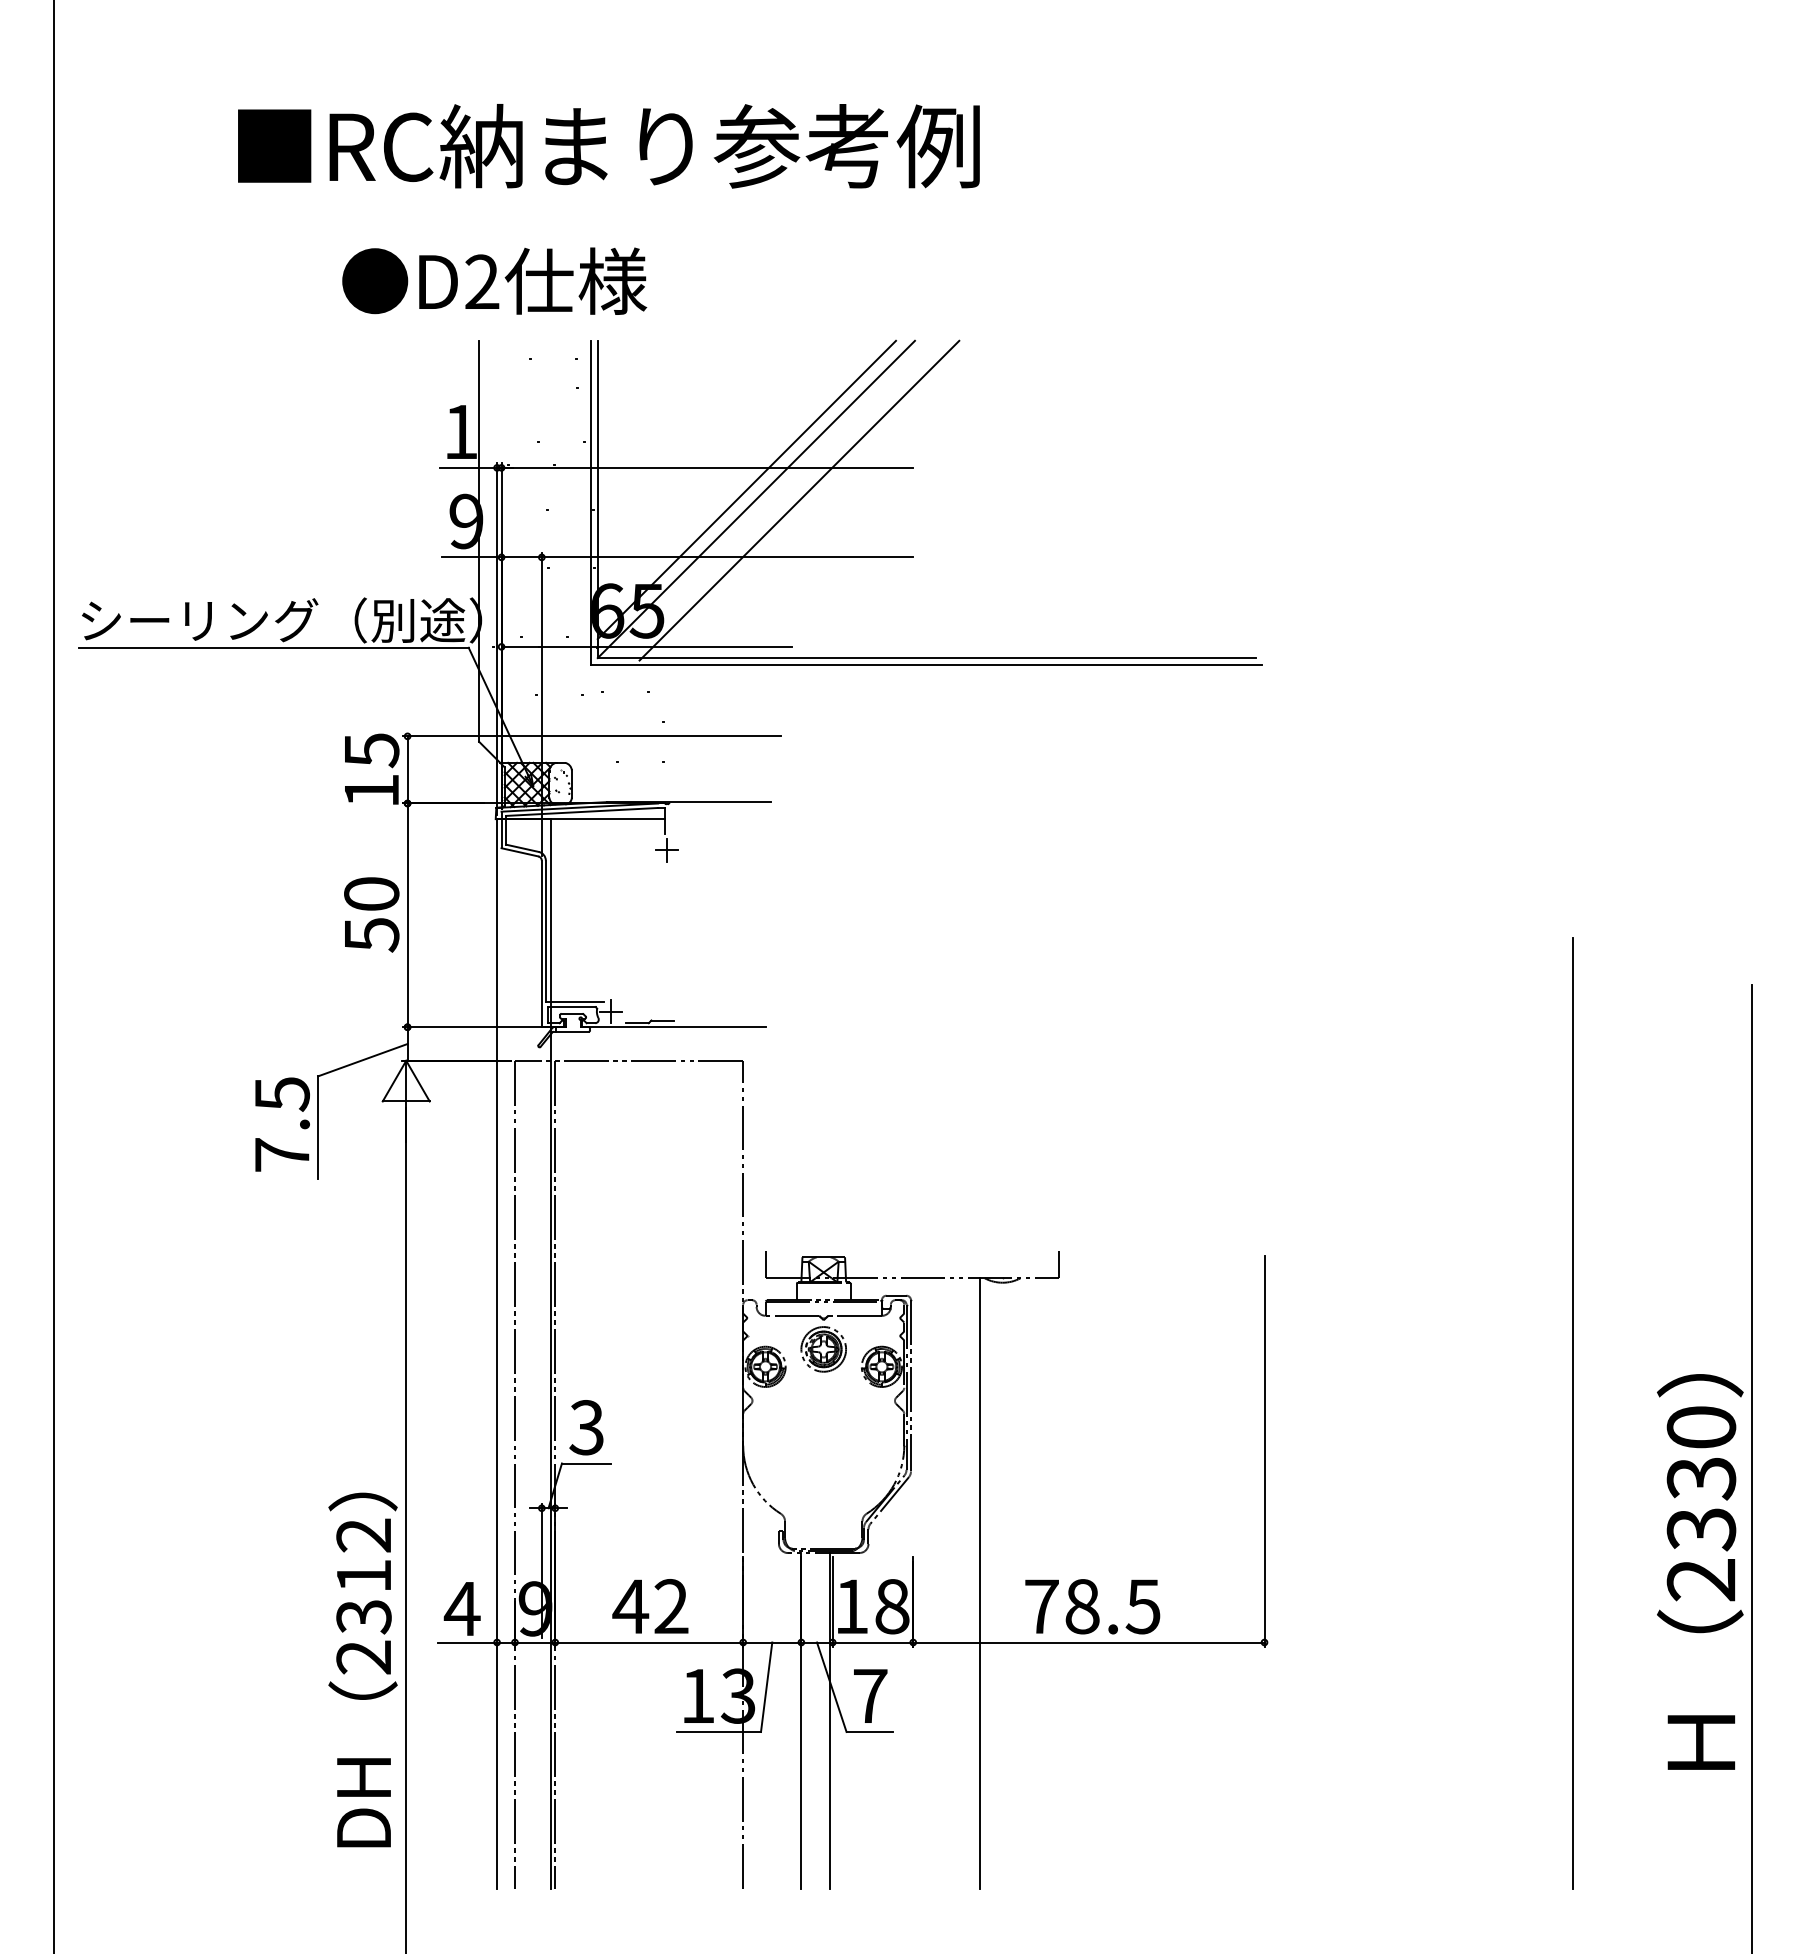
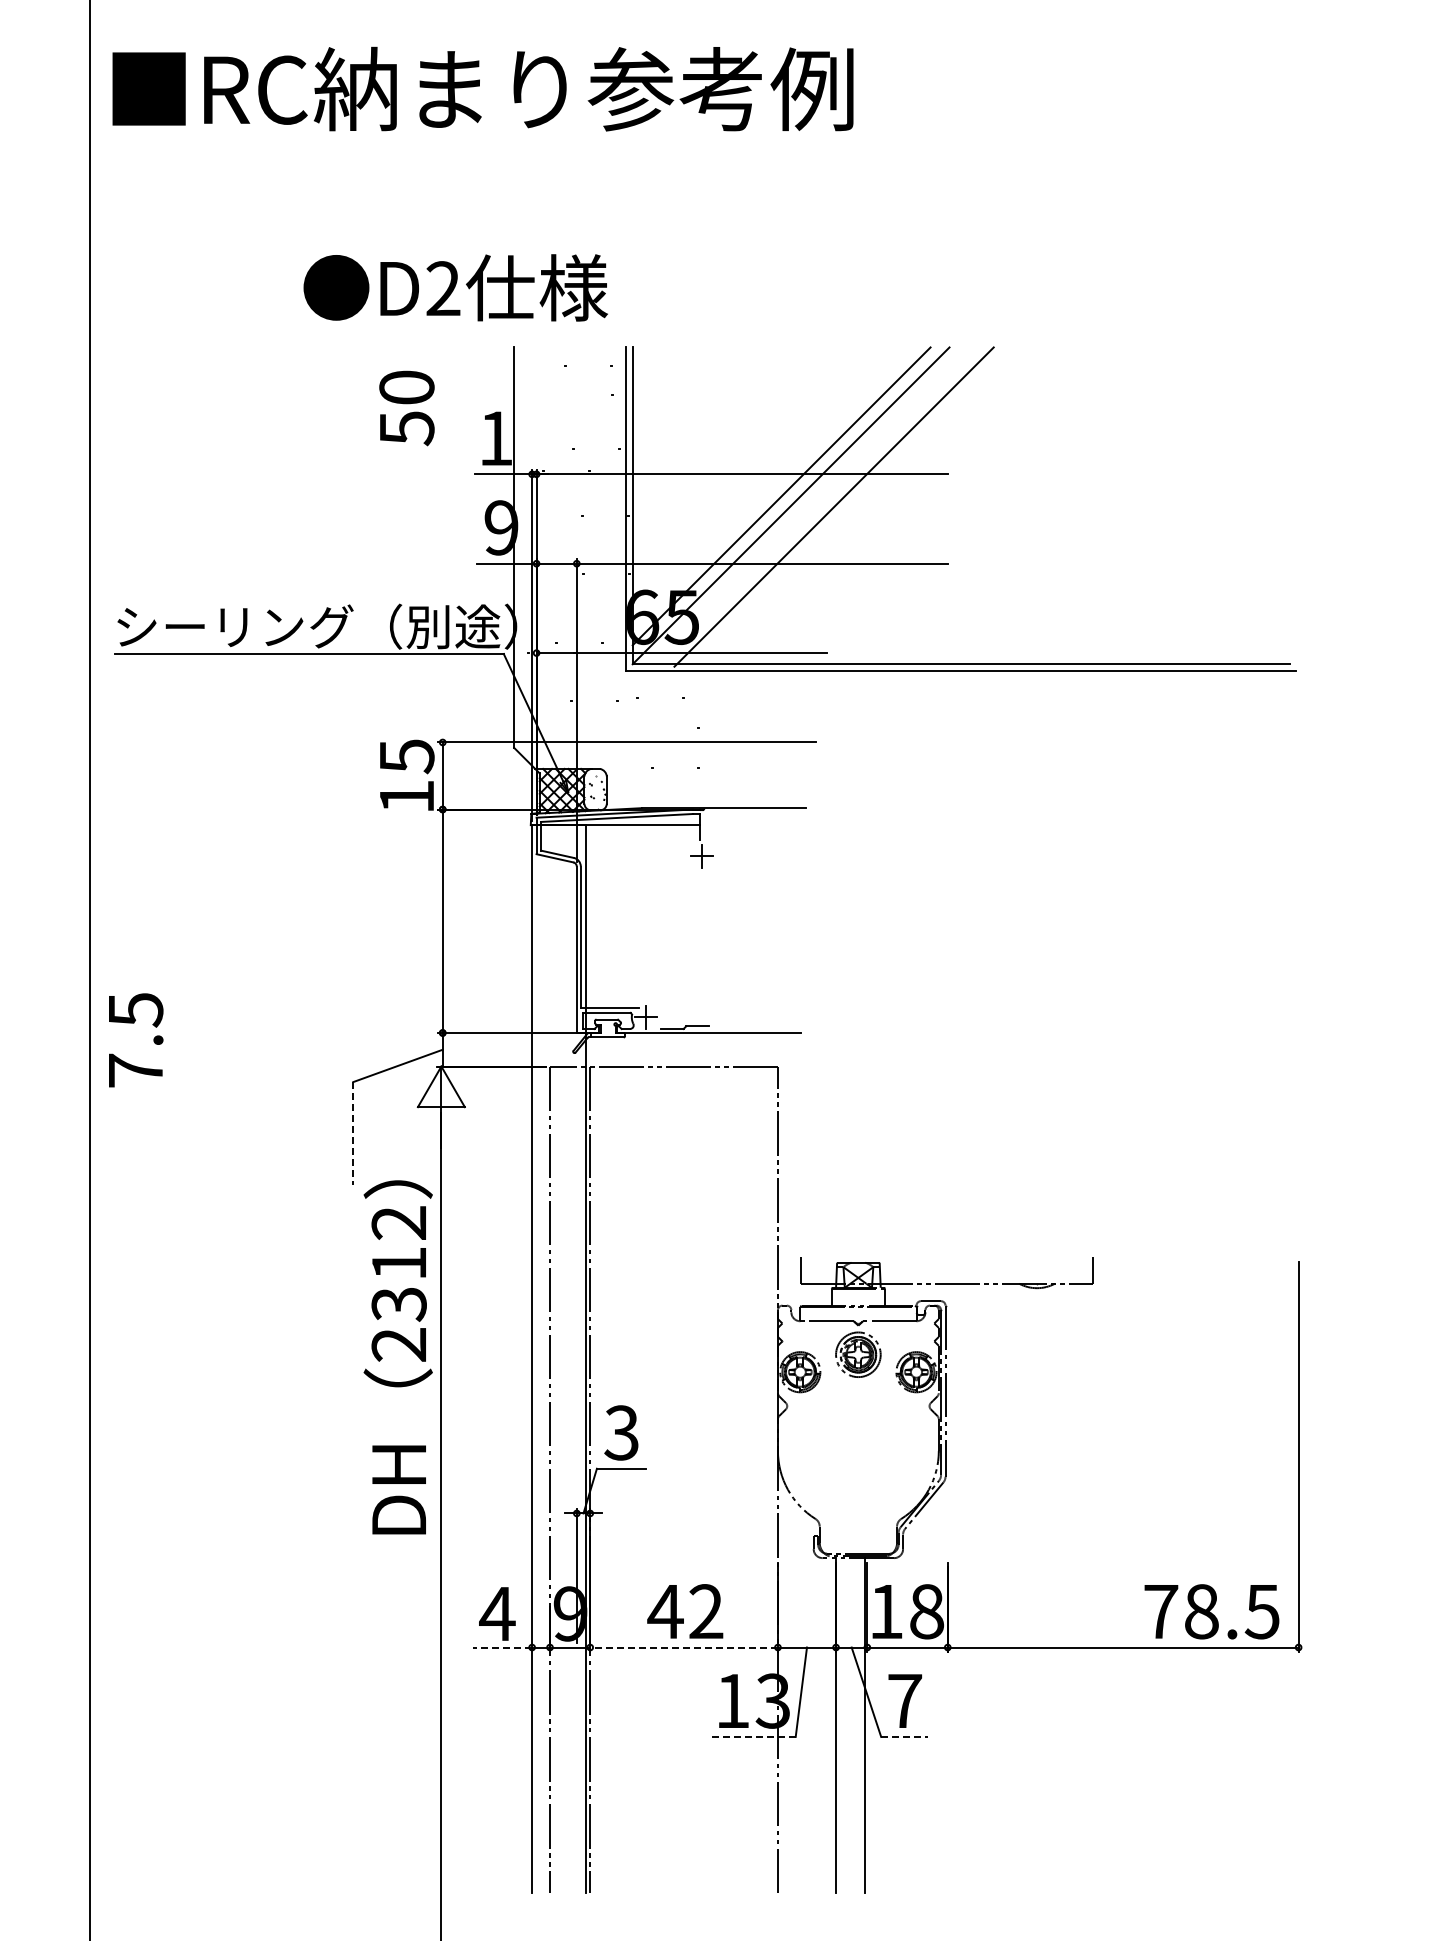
text: (608, 146) -> (482, 89), moved
text: (494, 280) -> (455, 287), moved
text: (371, 914) -> (406, 408), moved
text: (282, 1124) -> (136, 1040), moved
line: (318, 1128) -> (353, 1134), solid -> dashed
line: (980, 1583) -> (1014, 1588), removed
text: (1092, 1606) -> (1211, 1611), moved
line: (467, 1642) -> (502, 1647), solid -> dashed
line: (649, 1642) -> (684, 1647), solid -> dashed
text: (362, 1669) -> (397, 1356), moved
line: (719, 1732) -> (754, 1737), solid -> dashed
line: (870, 1732) -> (905, 1737), solid -> dashed

